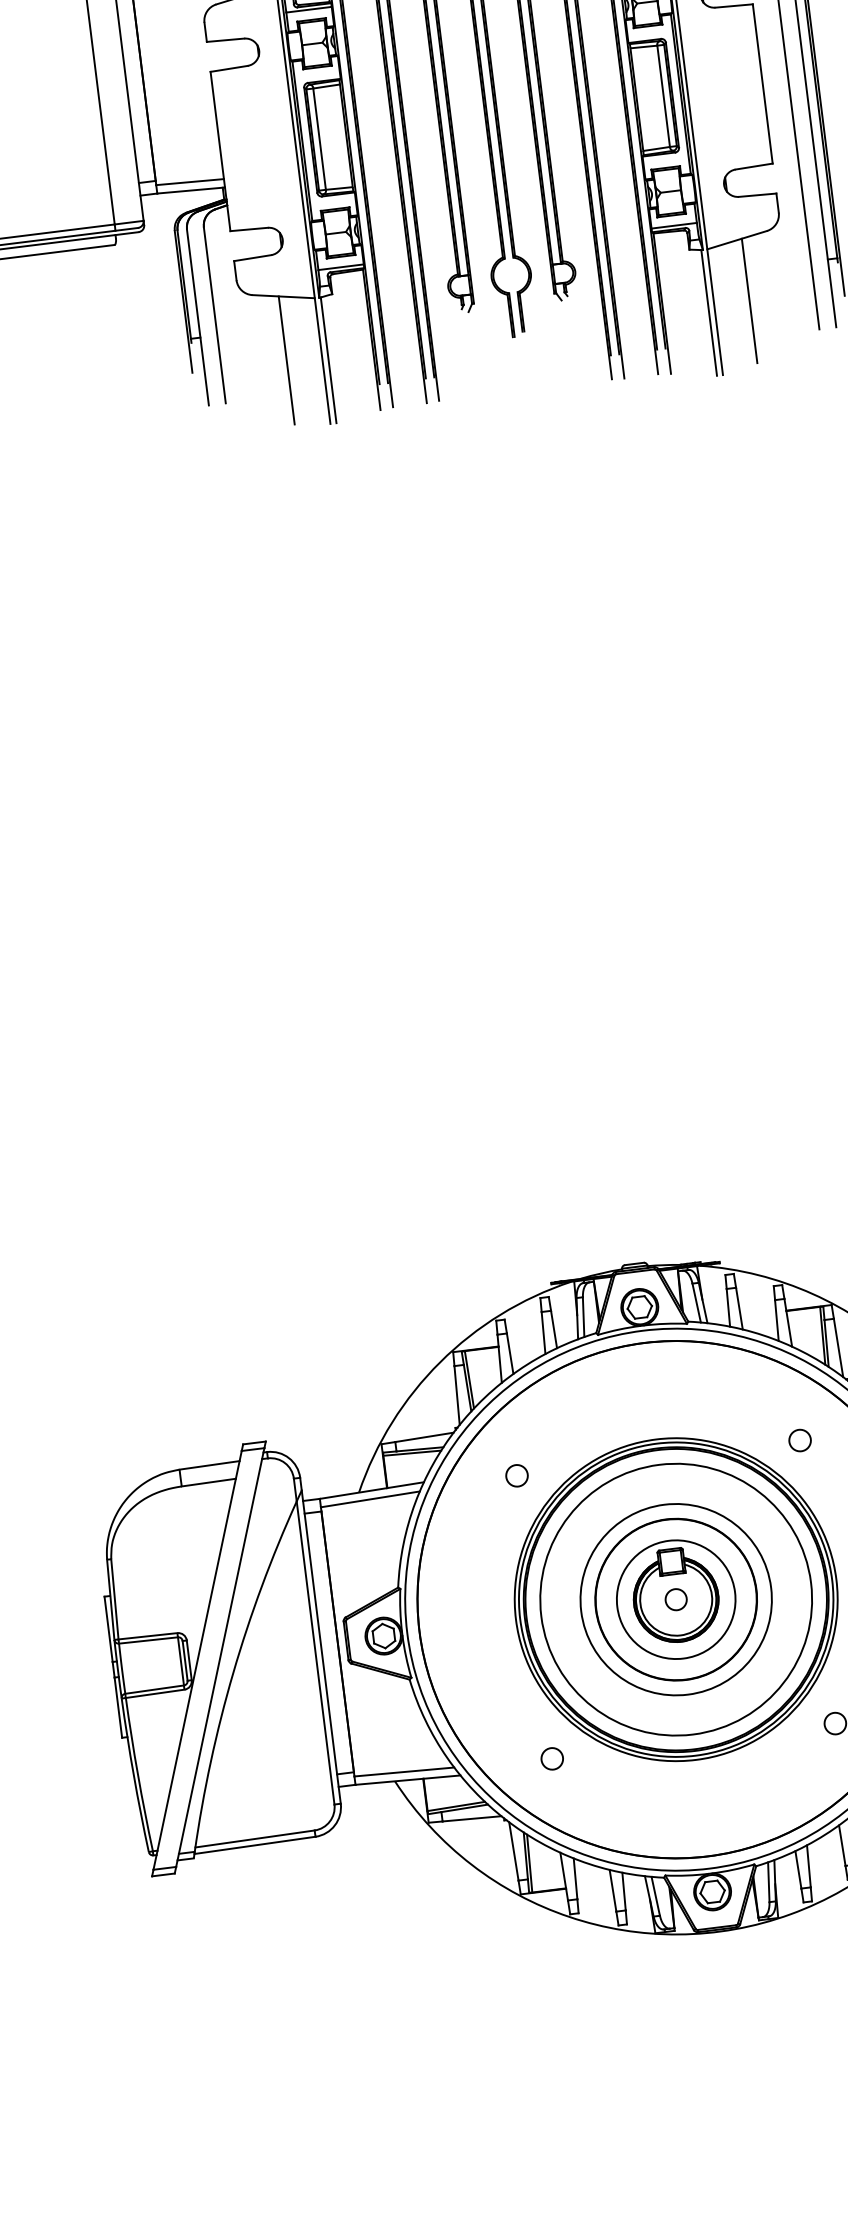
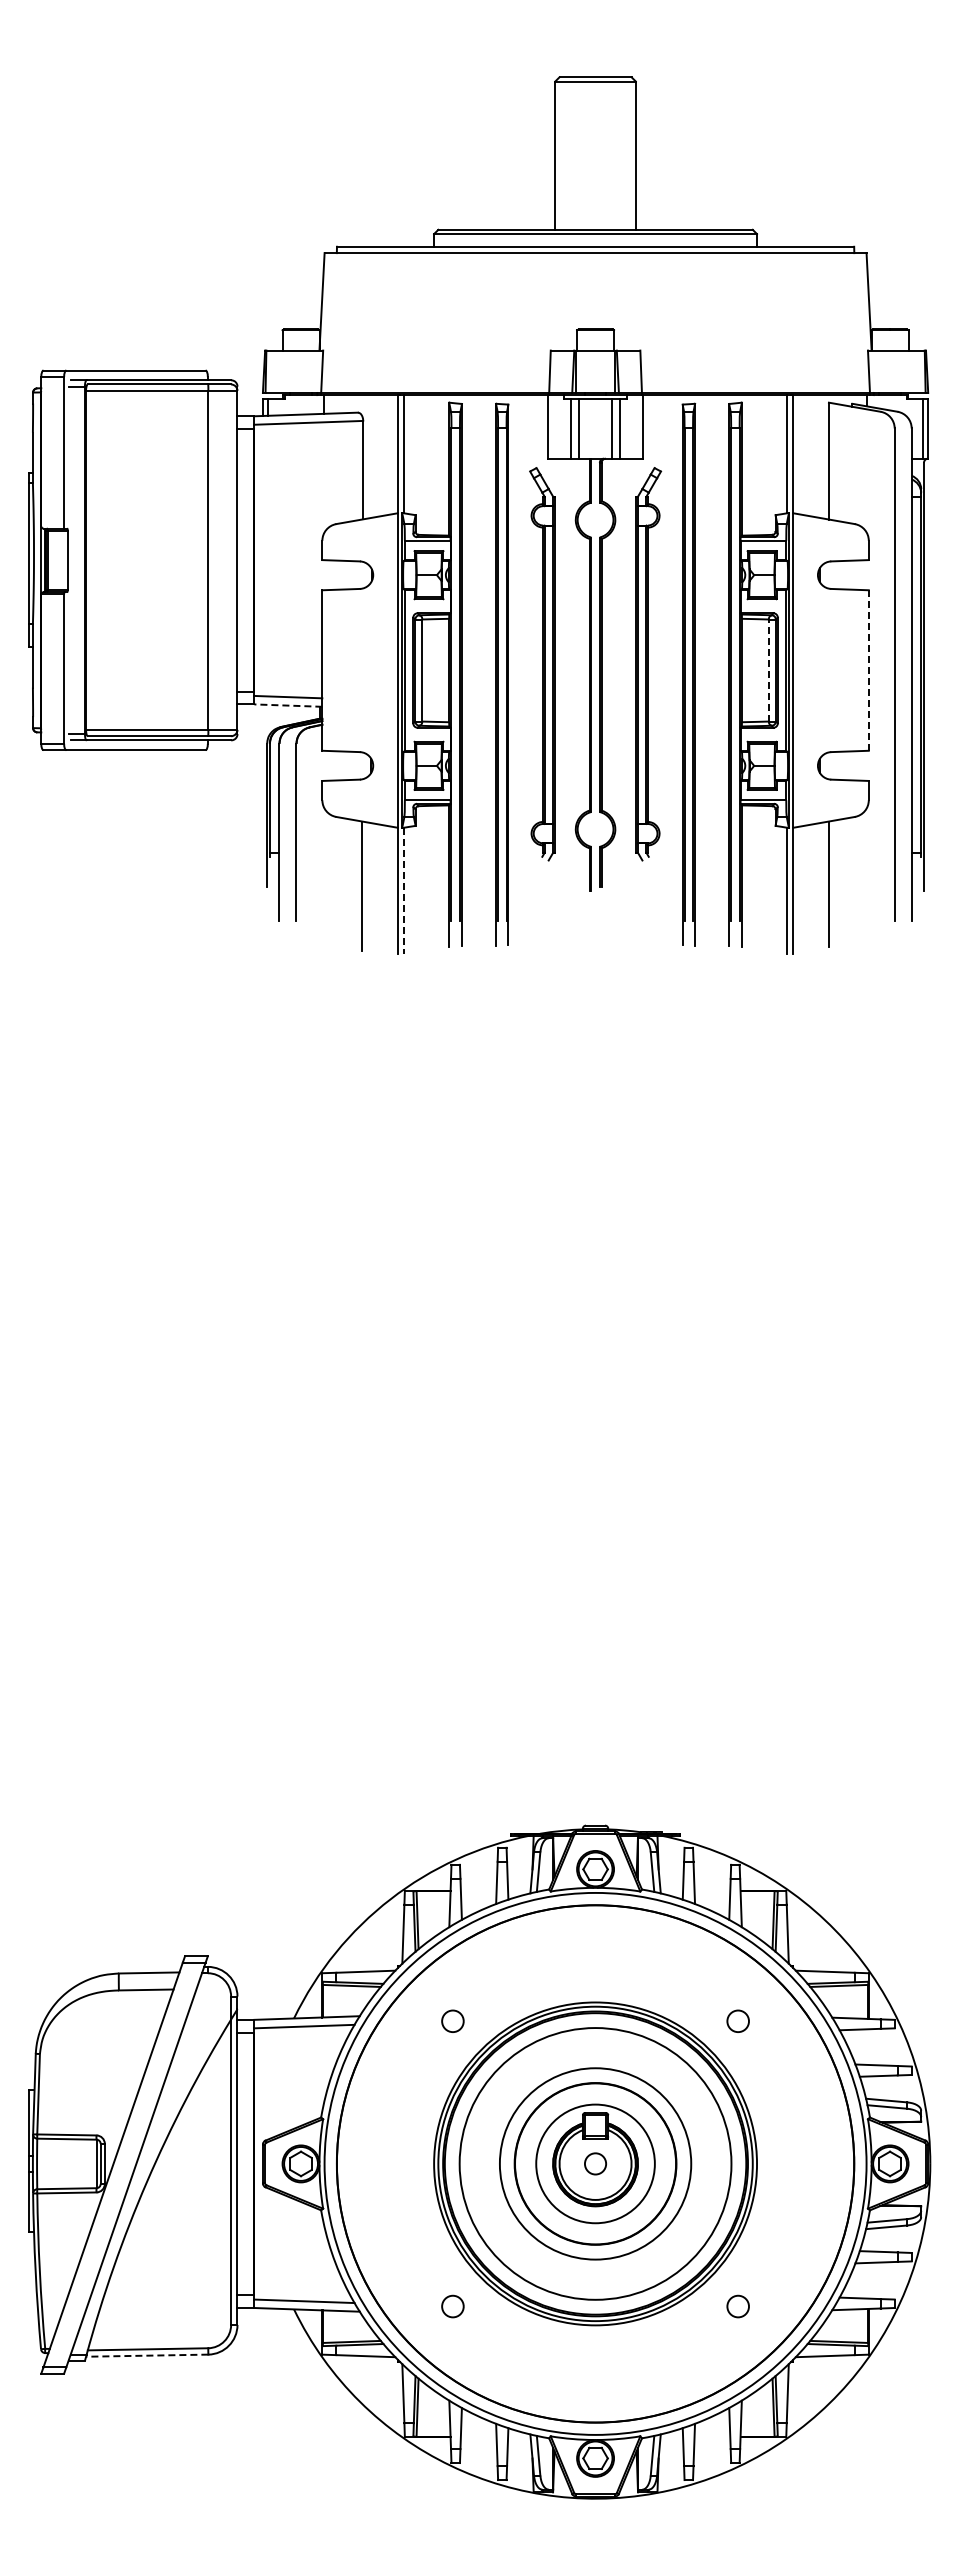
line: (762, 83) -> (868, 670), solid -> dashed
line: (663, 96) -> (768, 670), solid -> dashed
line: (191, 190) -> (288, 705), solid -> dashed
line: (328, 360) -> (403, 891), solid -> dashed
line: (254, 1845) -> (146, 2355), solid -> dashed

